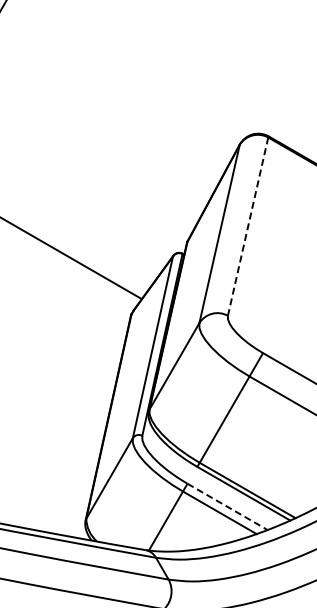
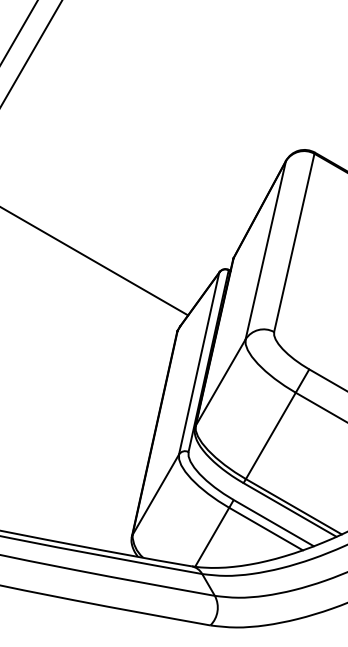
line: (248, 227) -> (294, 243), dashed -> solid
line: (228, 507) -> (274, 523), dashed -> solid

